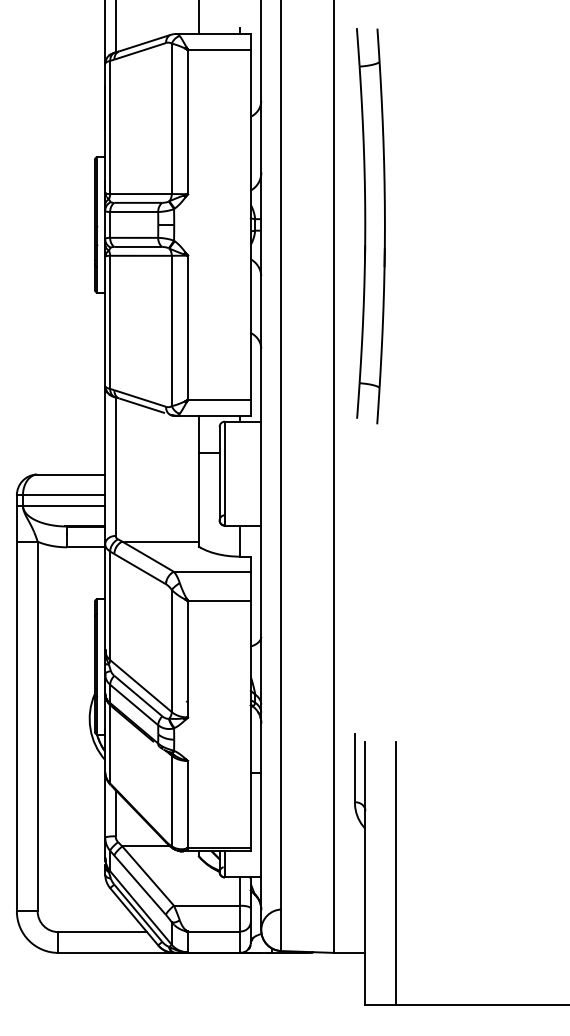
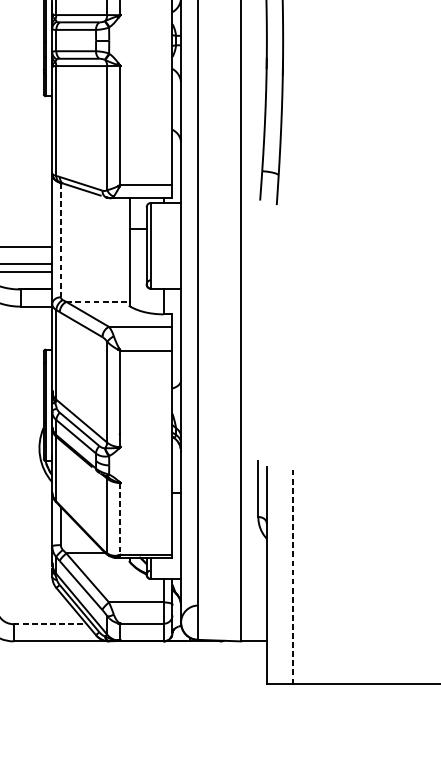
line: (115, 467) -> (60, 240), solid -> dashed
line: (161, 541) -> (98, 301), solid -> dashed
line: (187, 804) -> (120, 518), solid -> dashed
line: (396, 873) -> (292, 575), solid -> dashed
line: (103, 932) -> (50, 624), solid -> dashed

